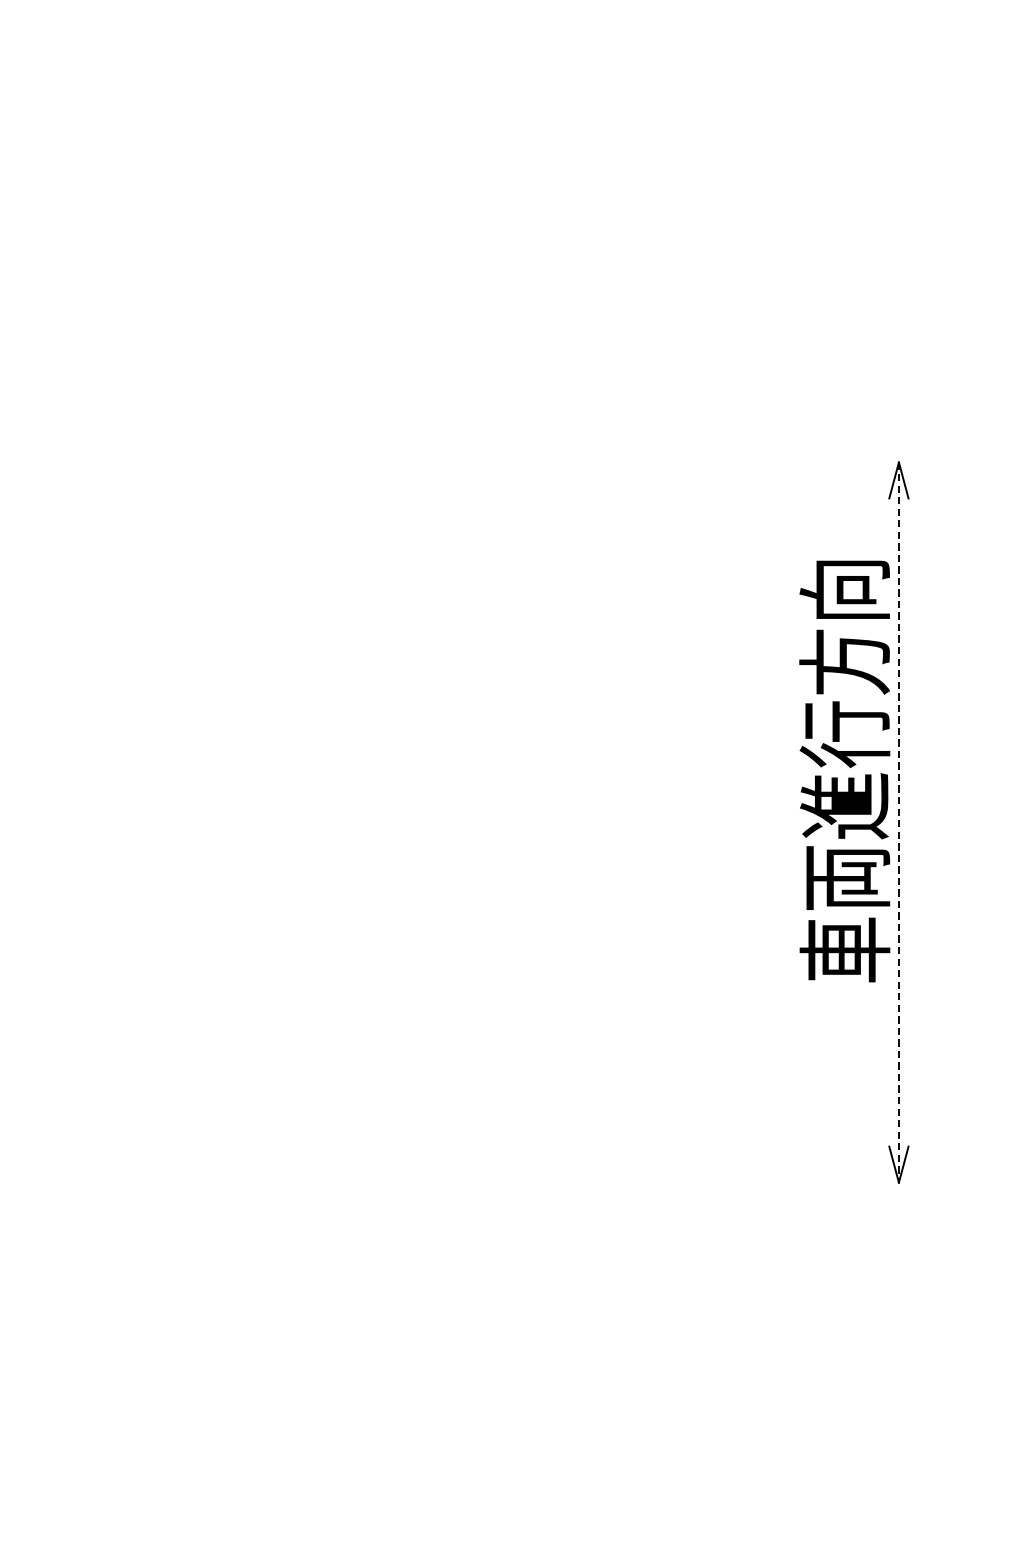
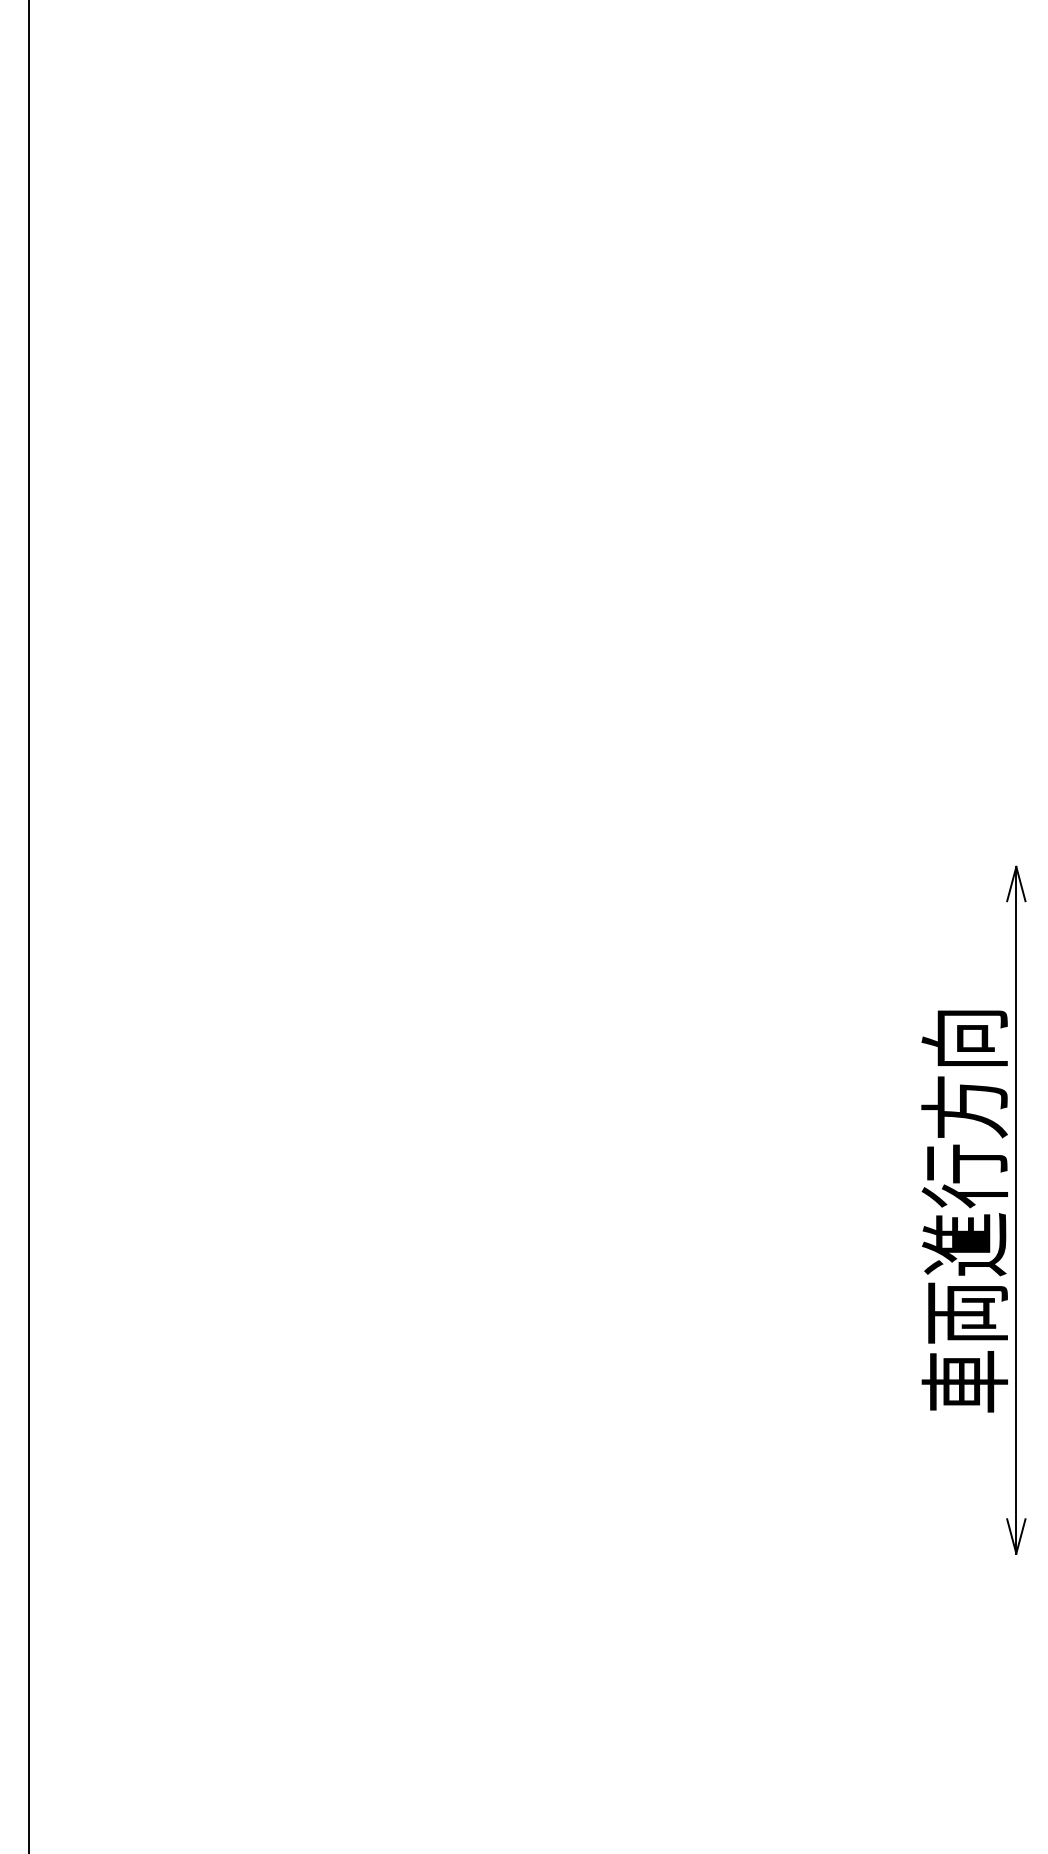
text: (844, 771) -> (964, 1211), moved
line: (899, 822) -> (1016, 1210), dashed -> solid

